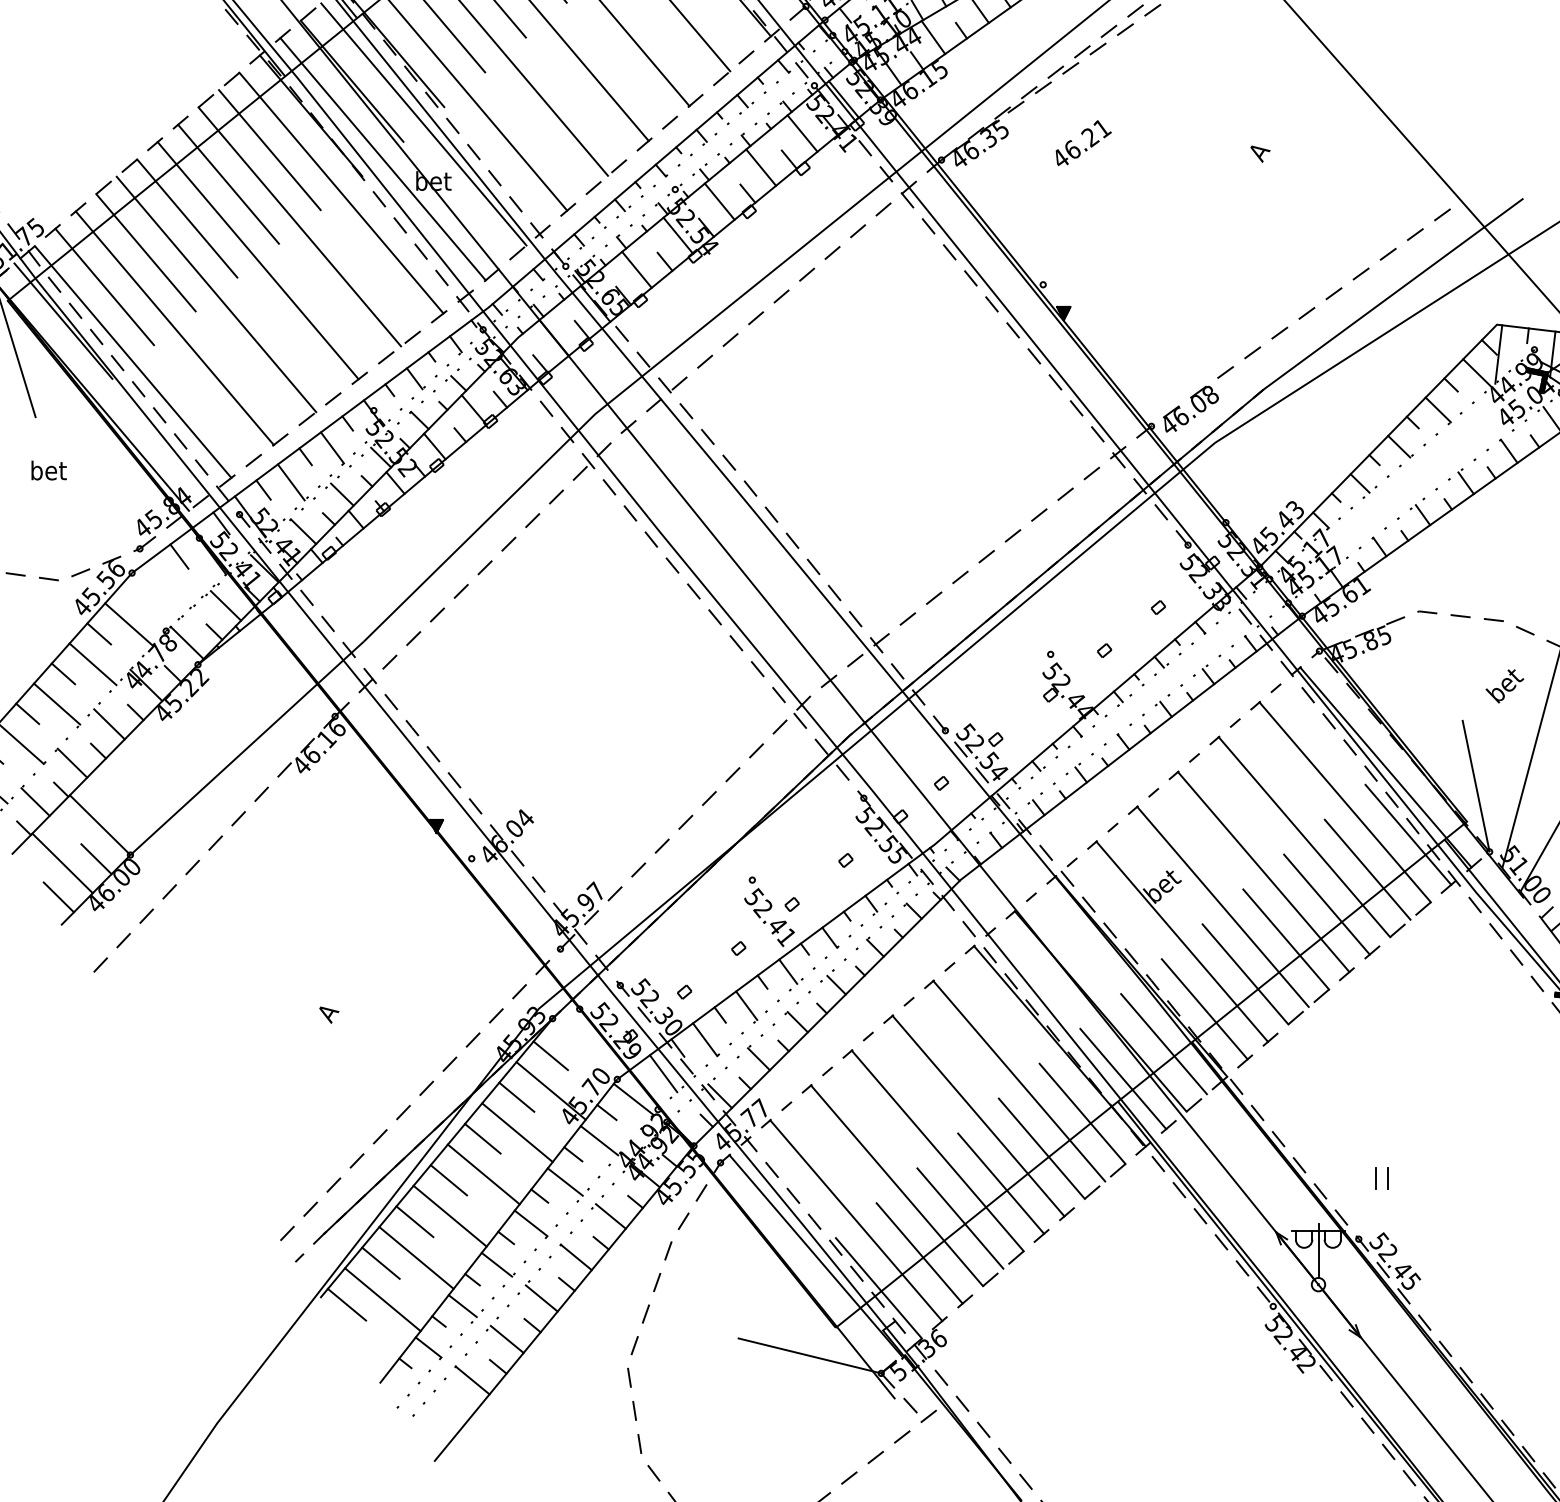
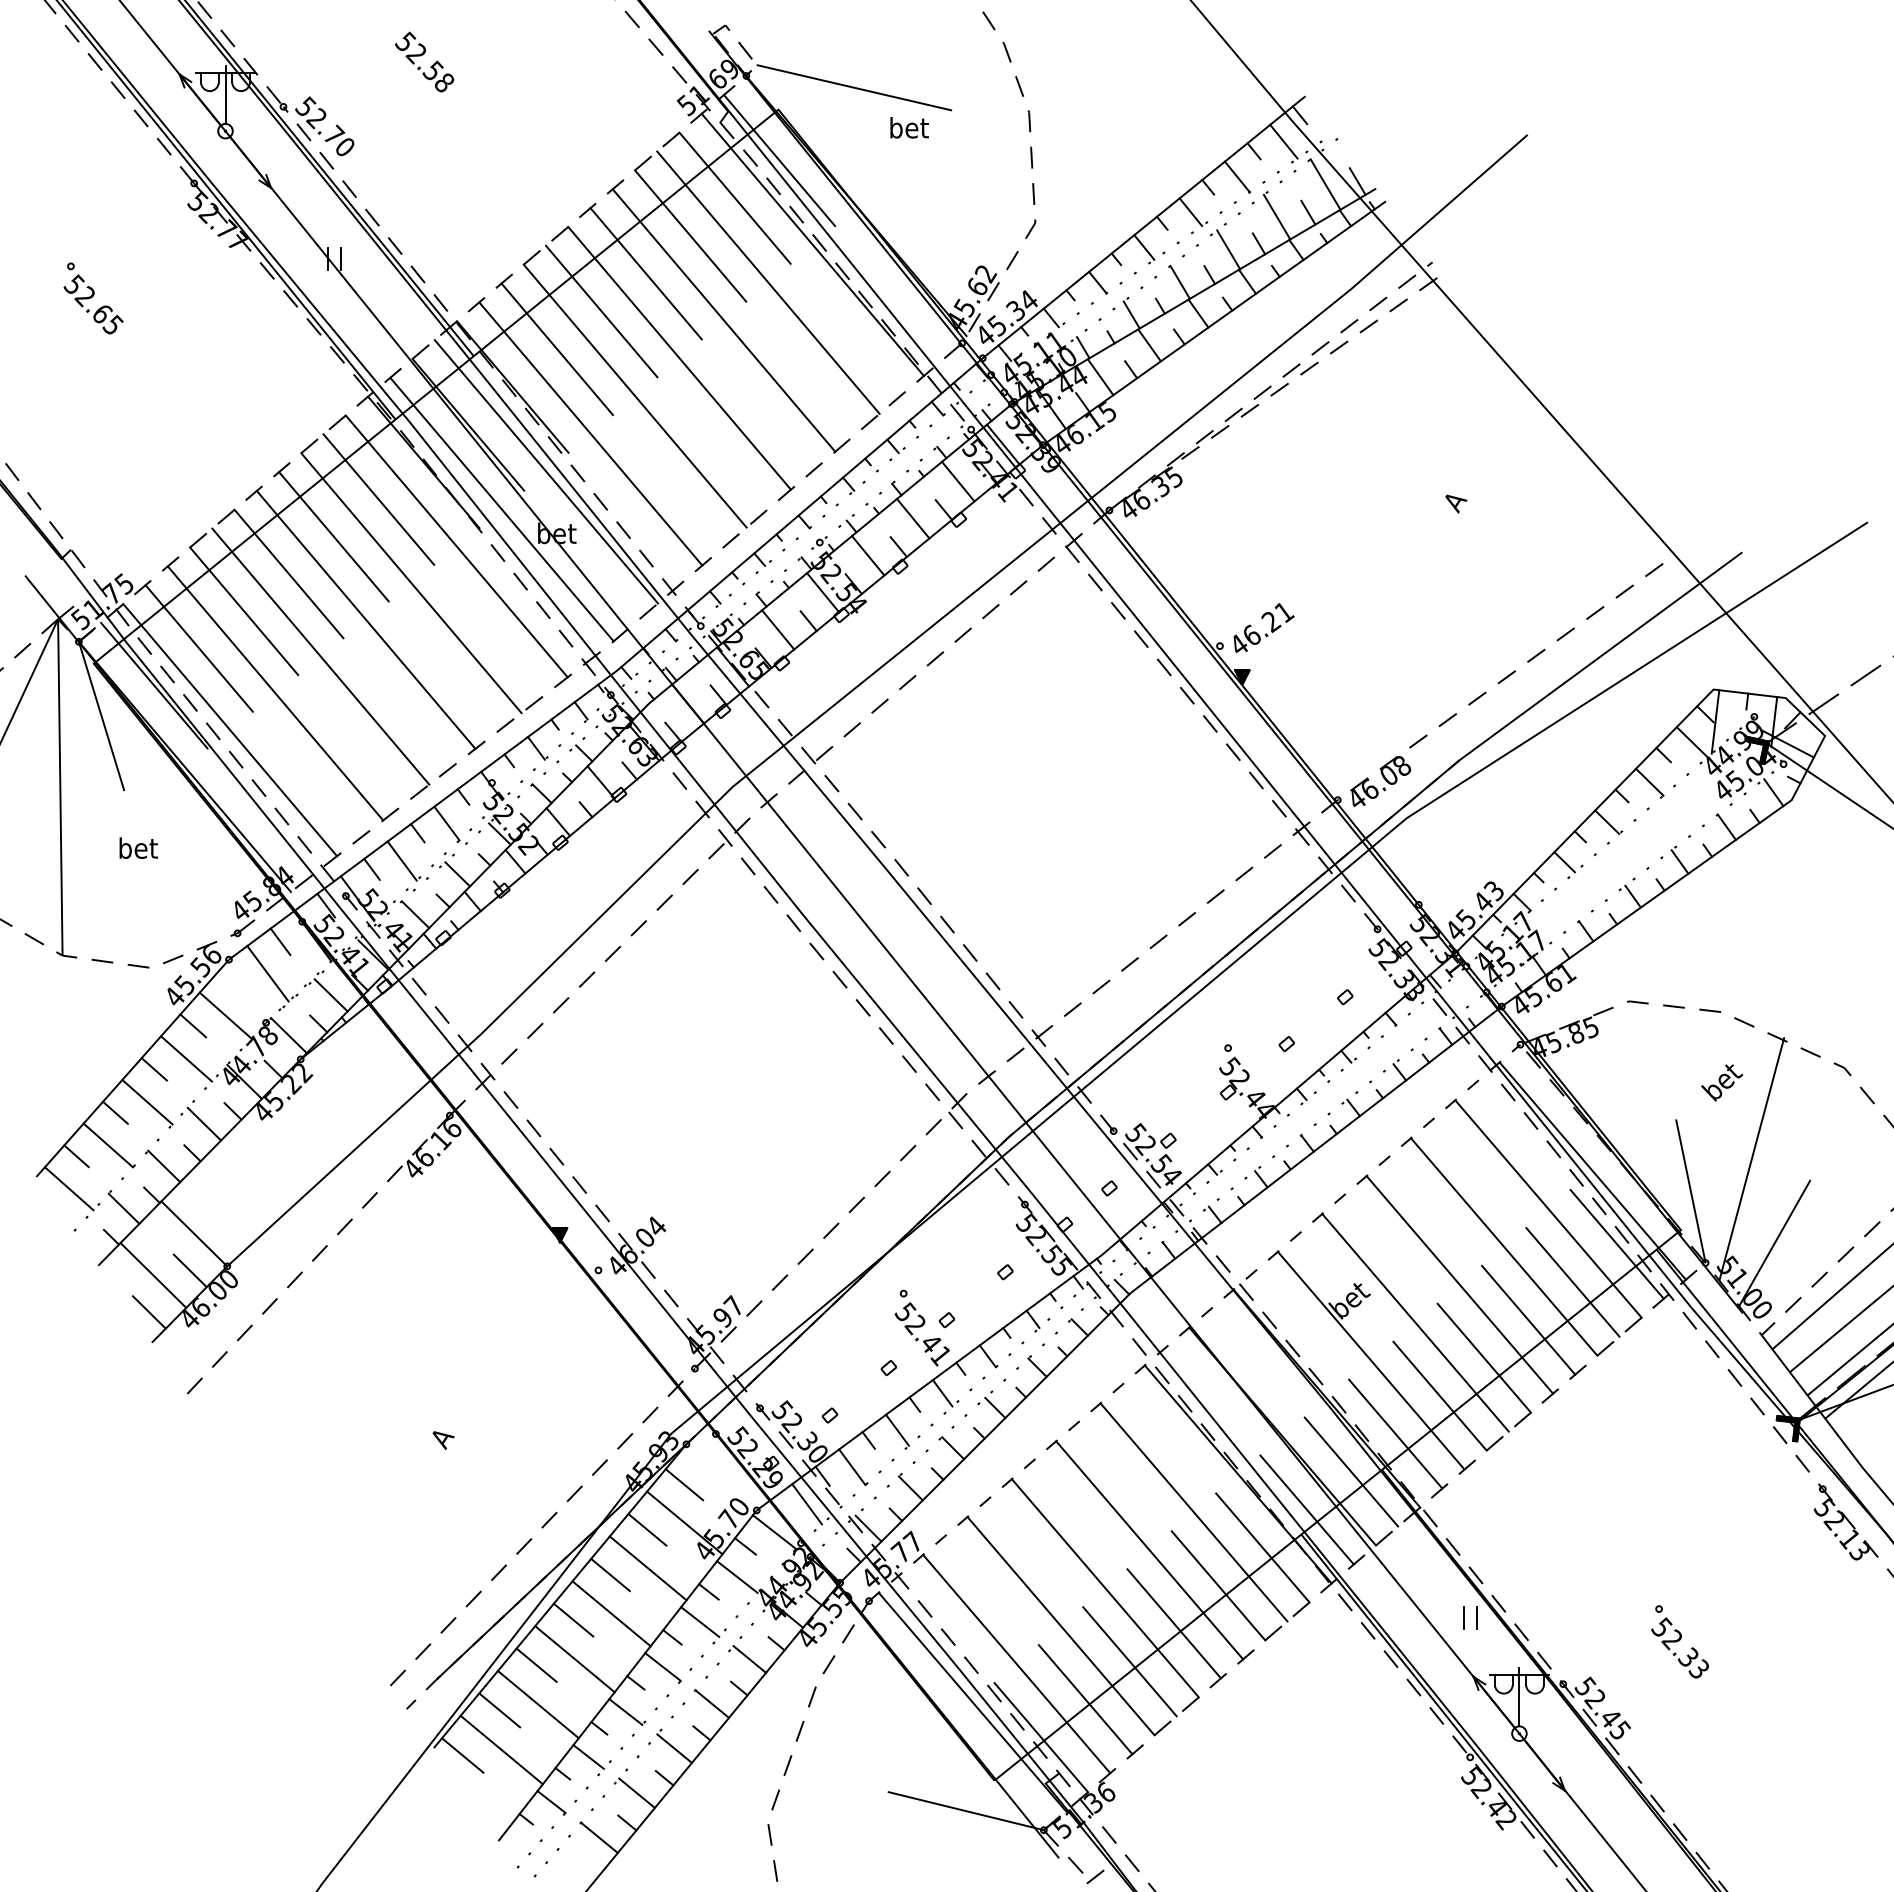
text: (1083, 142) -> (1263, 627), moved
line: (167, 585) -> (267, 973), added
part: (1381, 1177) -> (1470, 1617), moved
part: (1465, 1199) -> (1679, 1641), added

